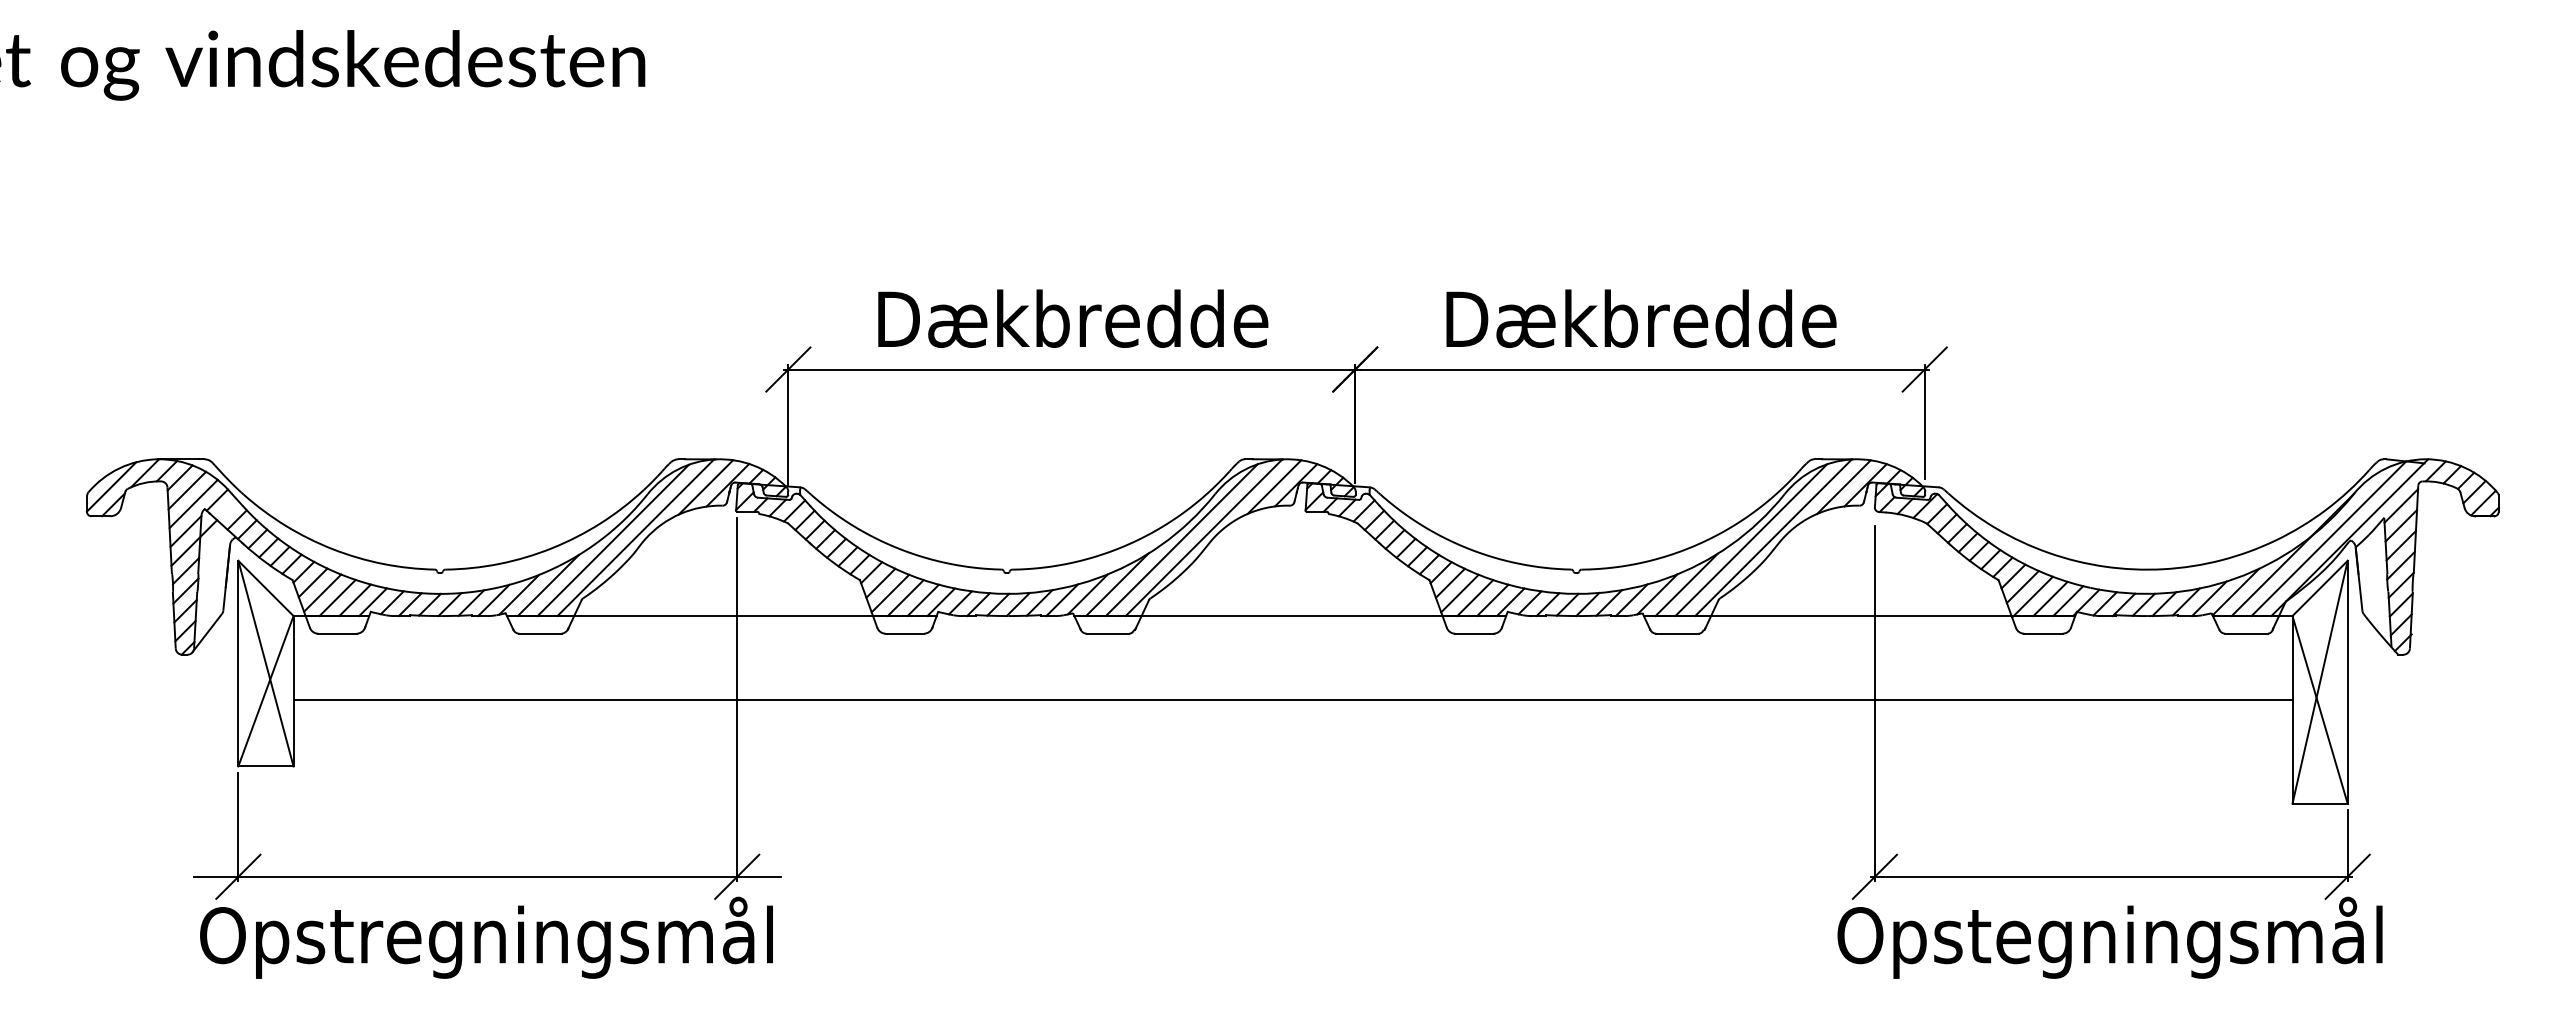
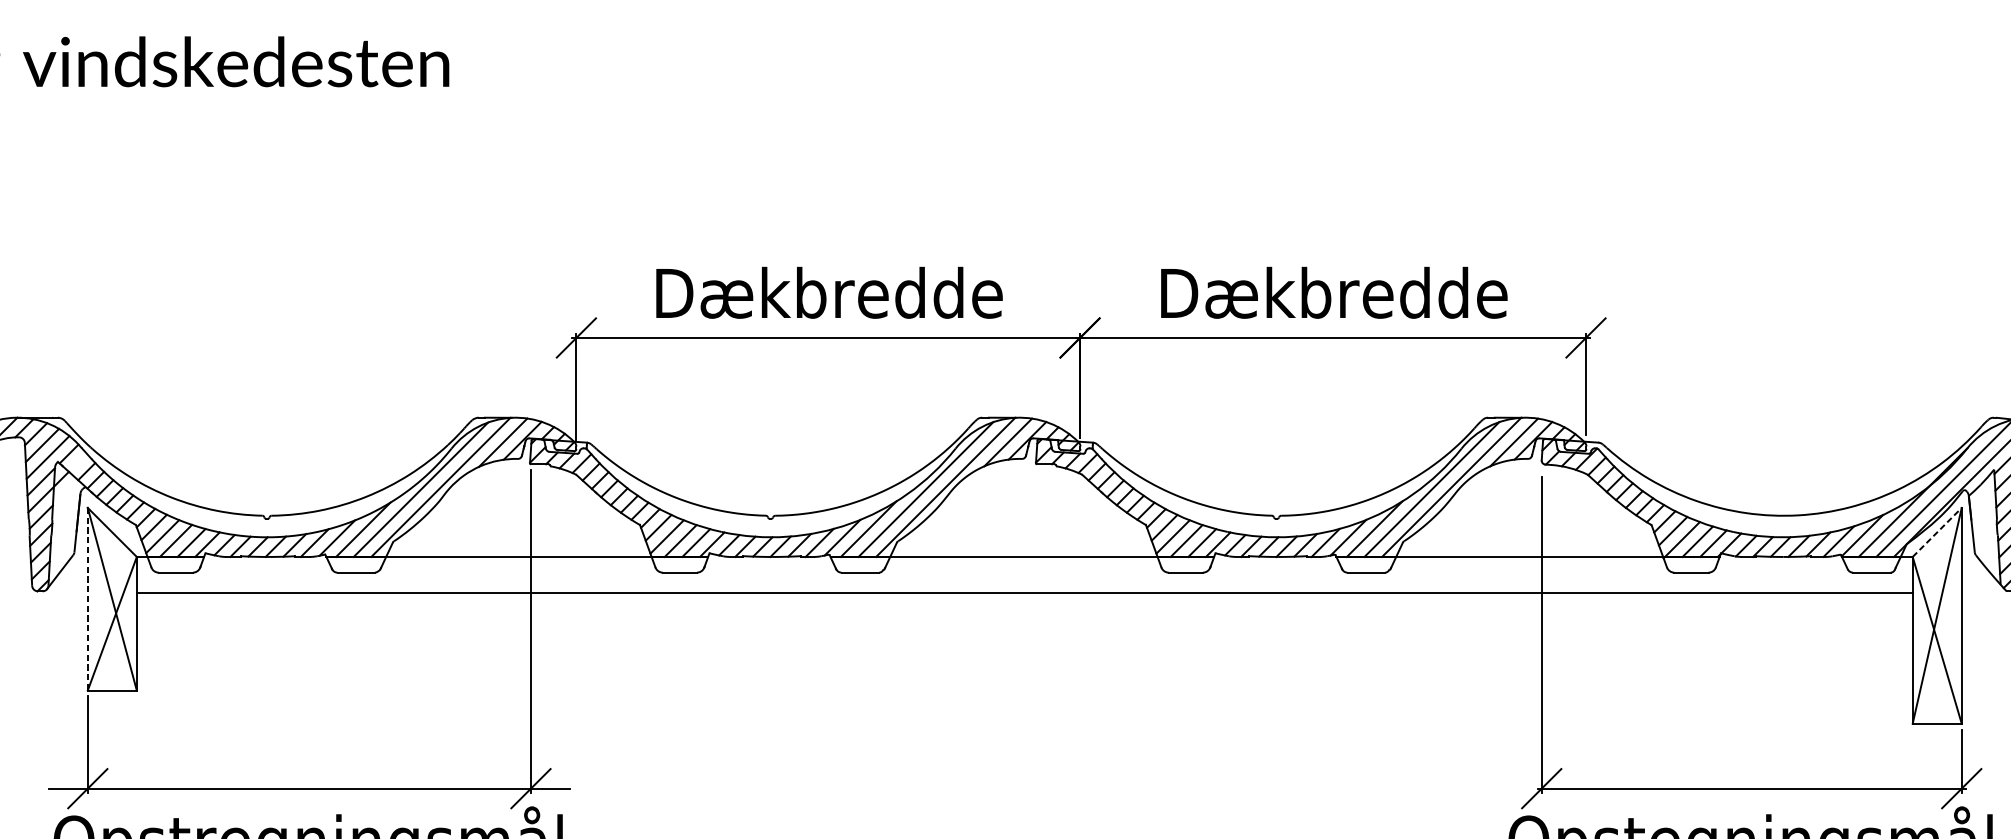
line: (2320, 588) -> (1937, 532), solid -> dashed
line: (238, 663) -> (87, 599), solid -> dashed
line: (1292, 699) -> (1024, 592), moved

